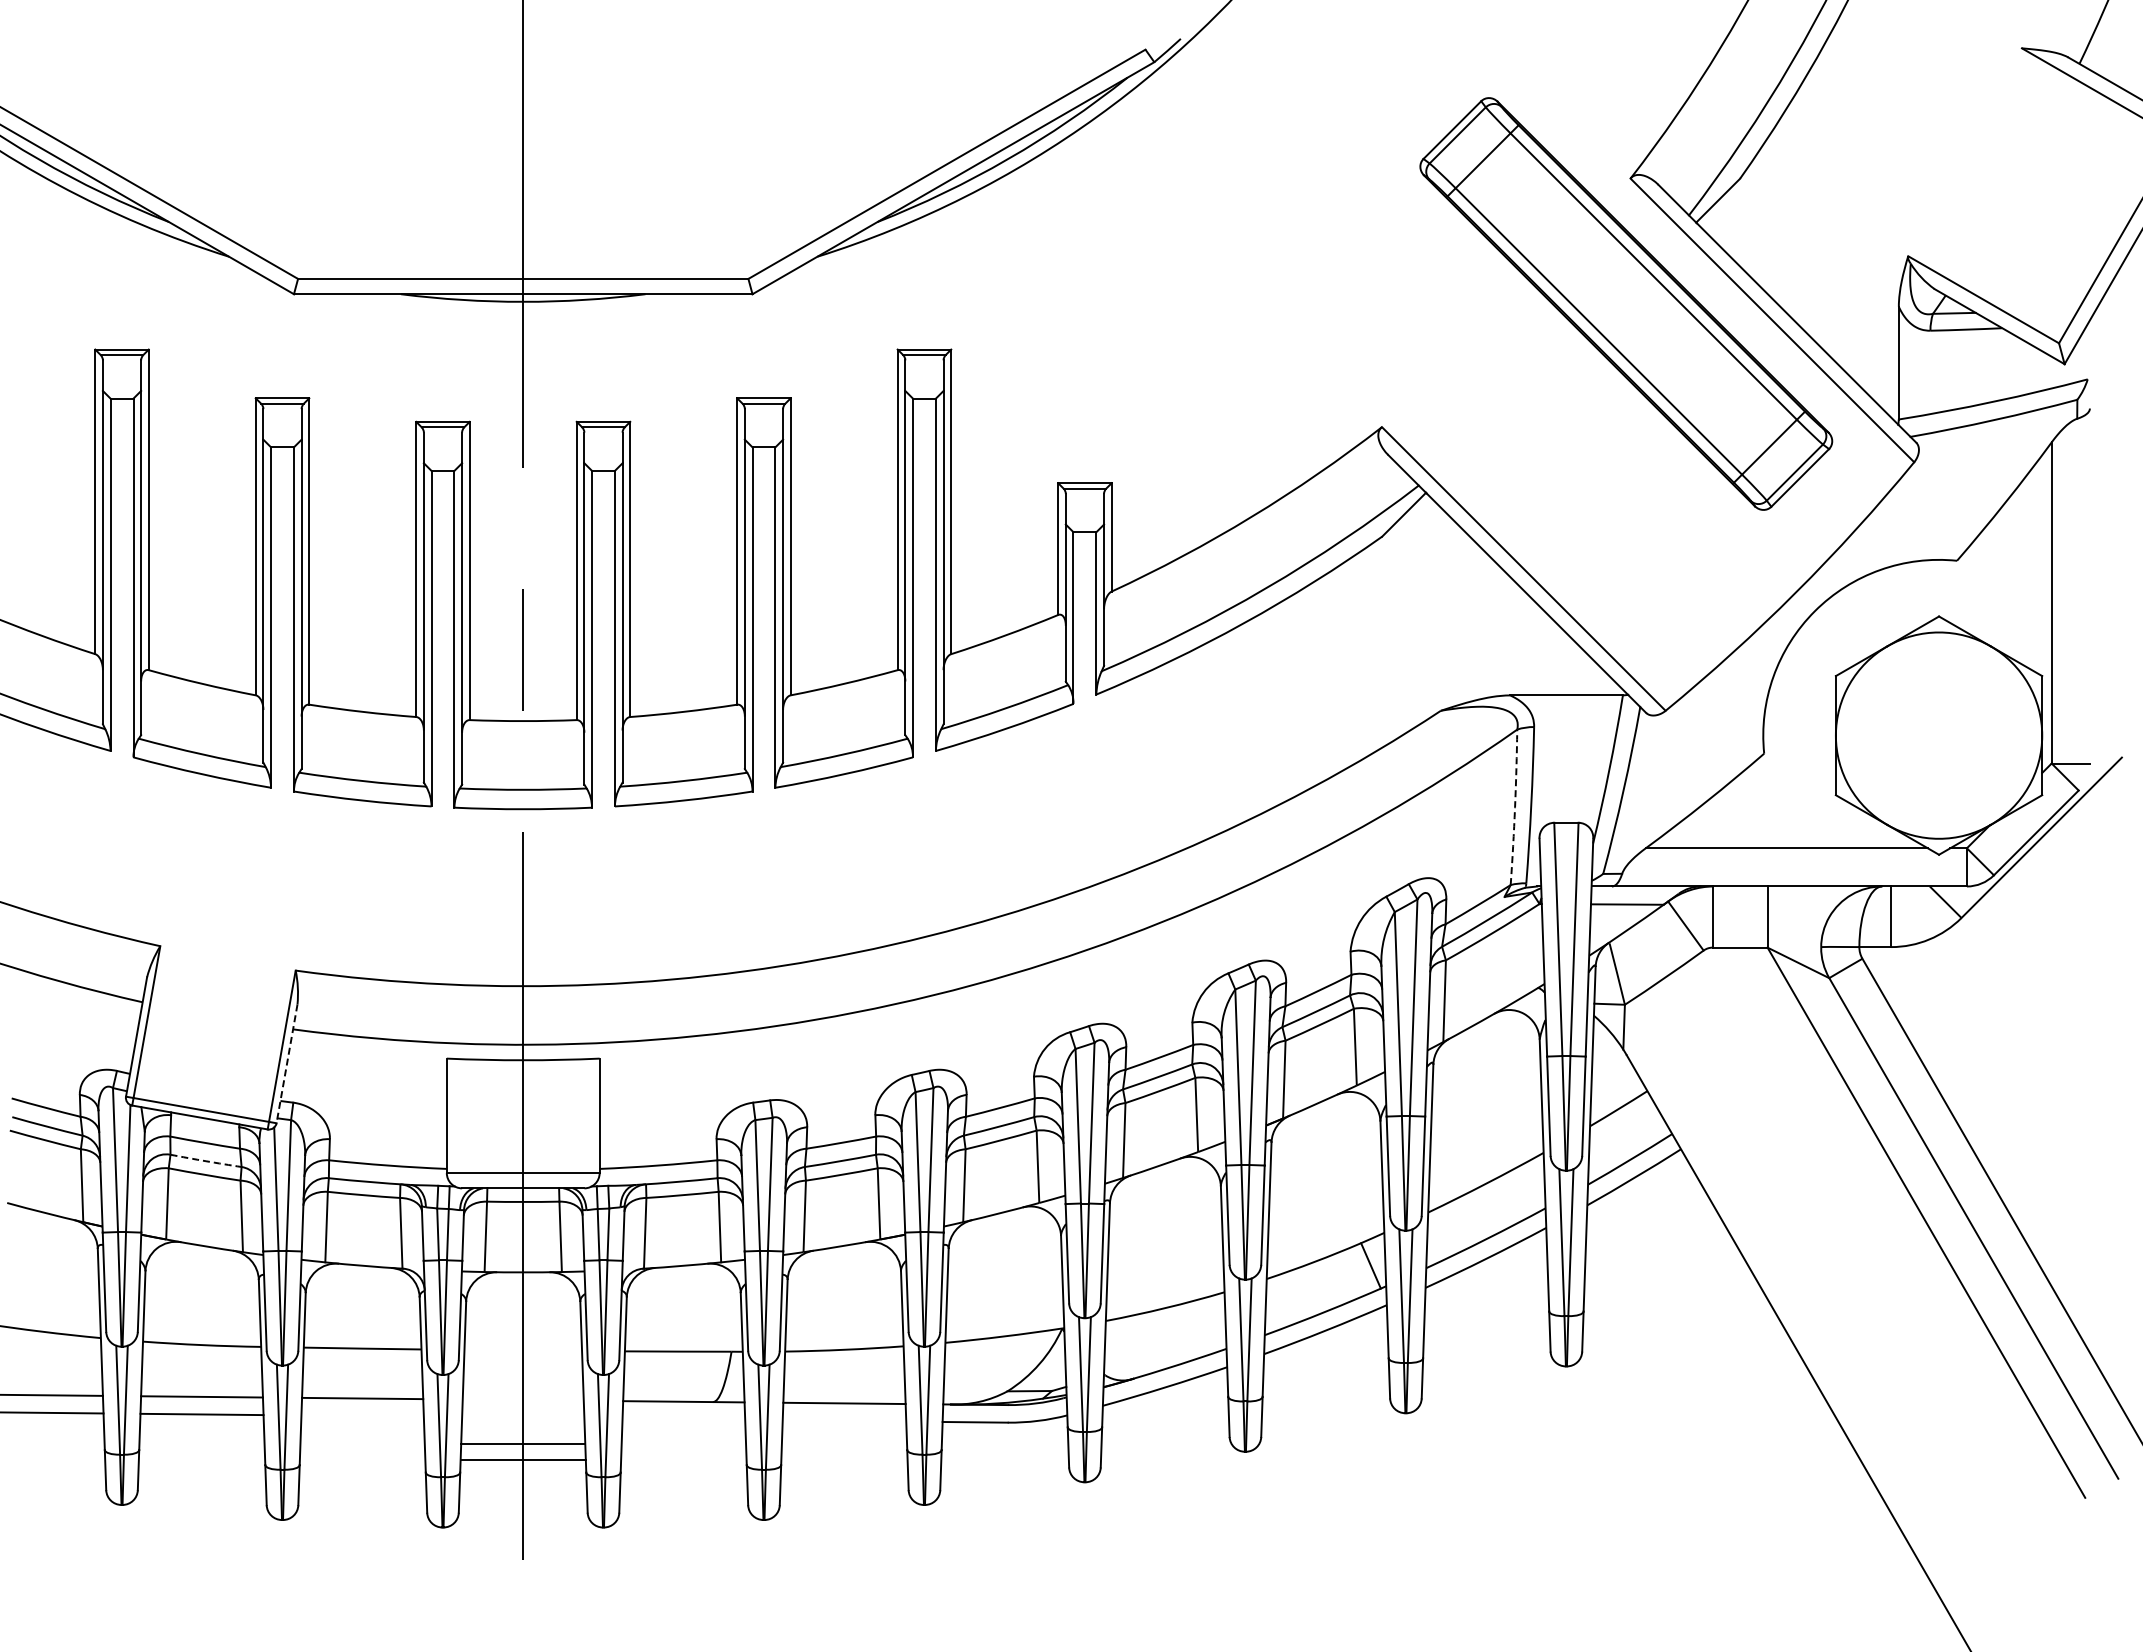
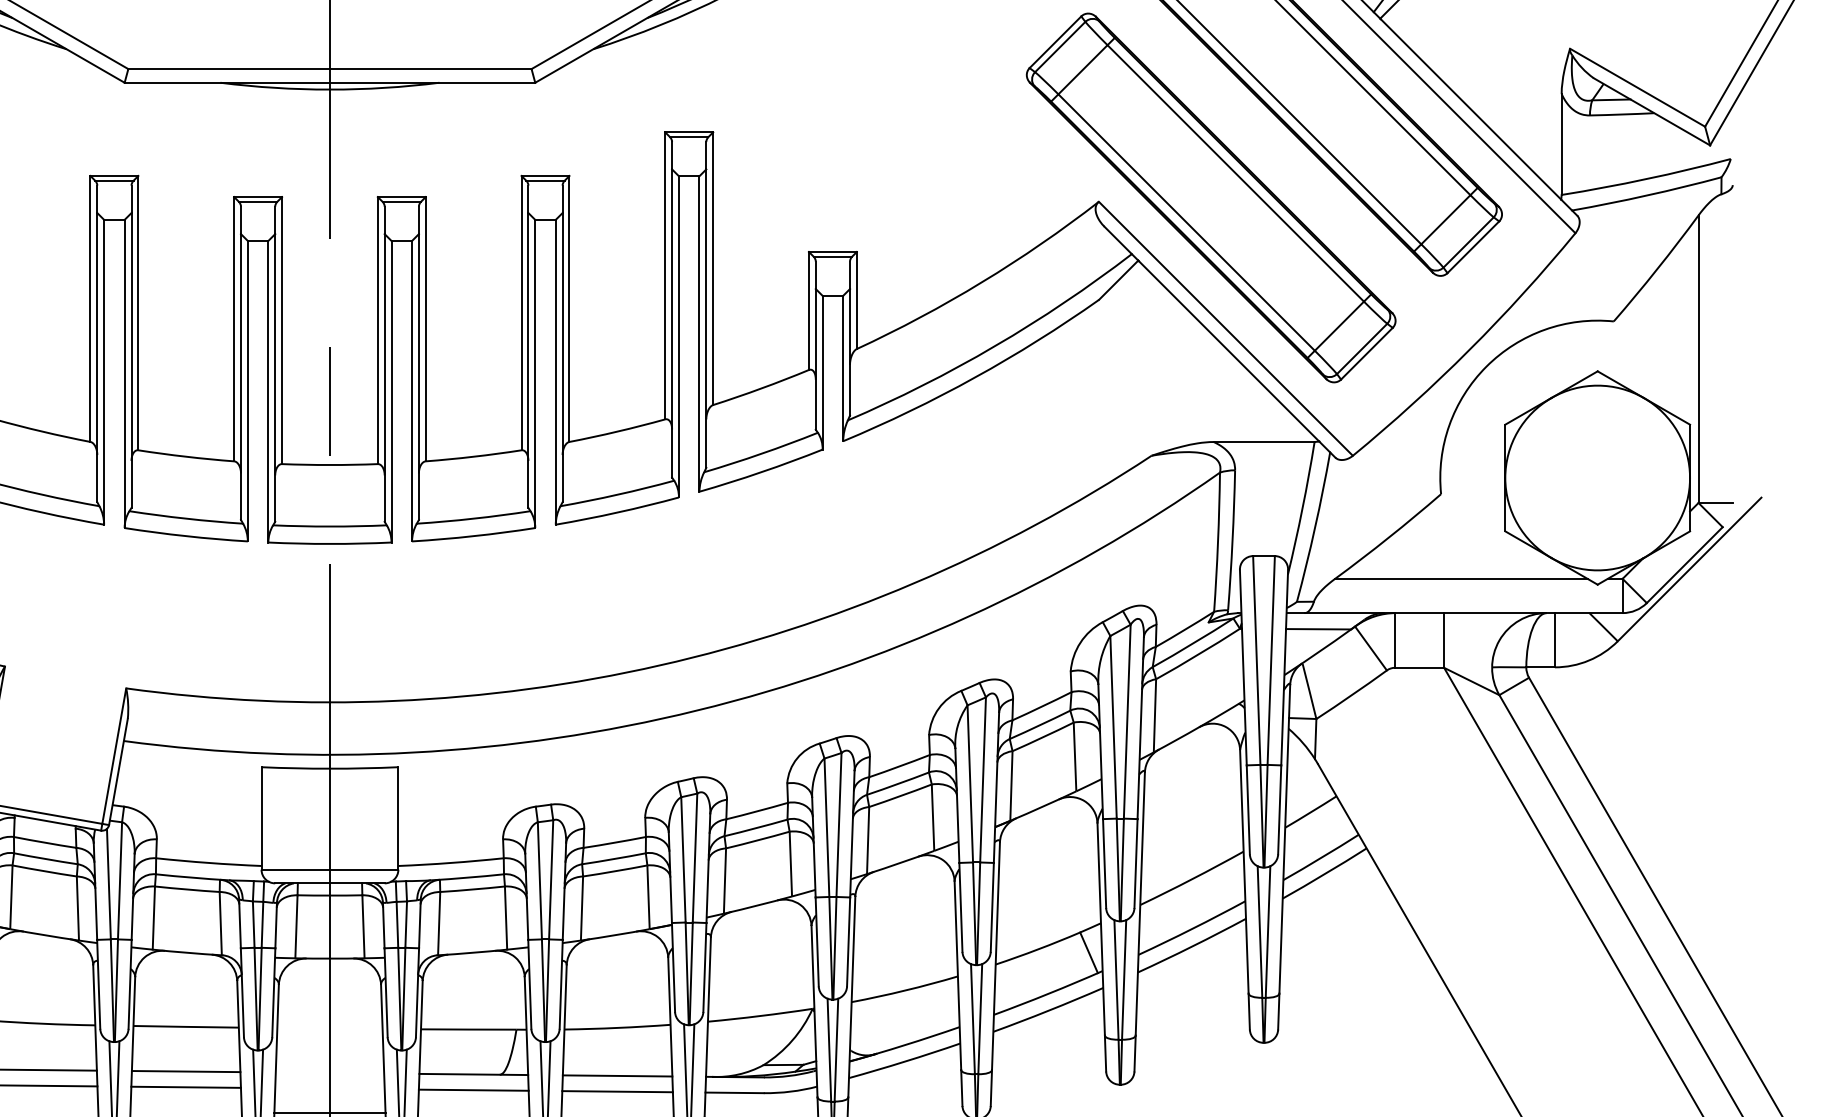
part: (1507, 422) -> (1211, 197), added
arc: (1515, 807) -> (1218, 542), dashed -> solid
line: (286, 1064) -> (117, 772), dashed -> solid
arc: (206, 1161) -> (46, 859), dashed -> solid
line: (362, 1415) -> (186, 1086), added
line: (683, 1418) -> (473, 1089), added
line: (844, 1420) -> (617, 1091), added

